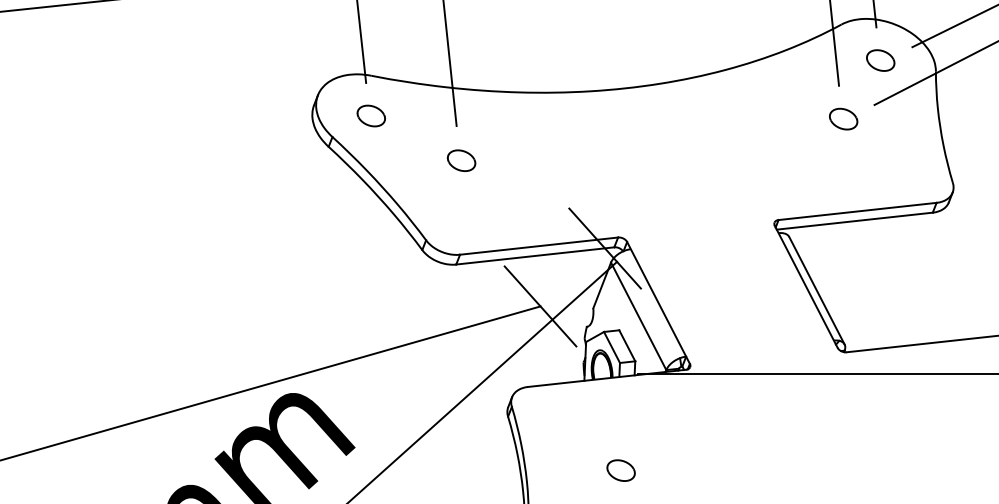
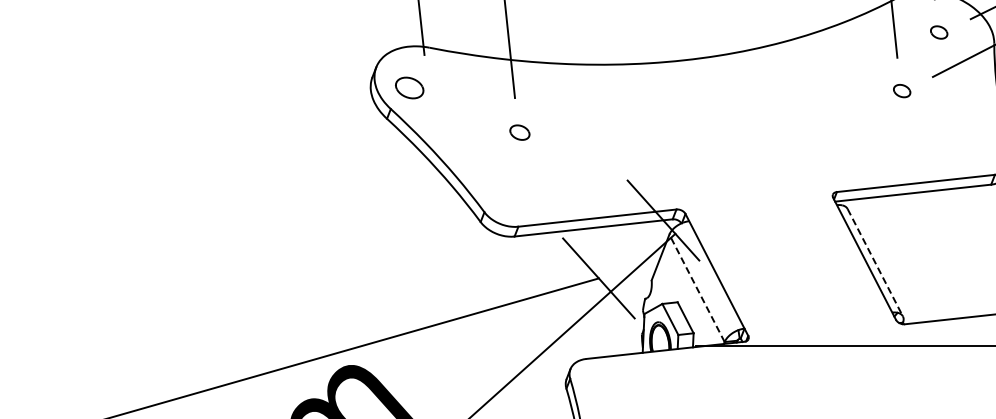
part: (880, 60) -> (938, 32), size x0.6
part: (370, 115) -> (408, 87), moved
part: (843, 118) -> (901, 90), size x0.6
part: (461, 160) -> (519, 132), size x0.7
line: (817, 291) -> (875, 263), solid -> dashed
line: (638, 315) -> (696, 287), solid -> dashed

